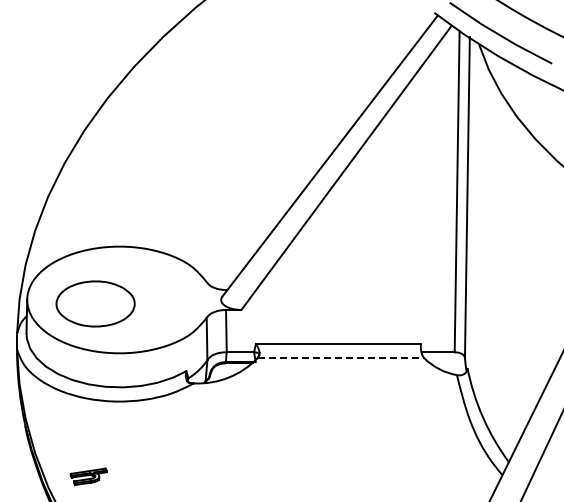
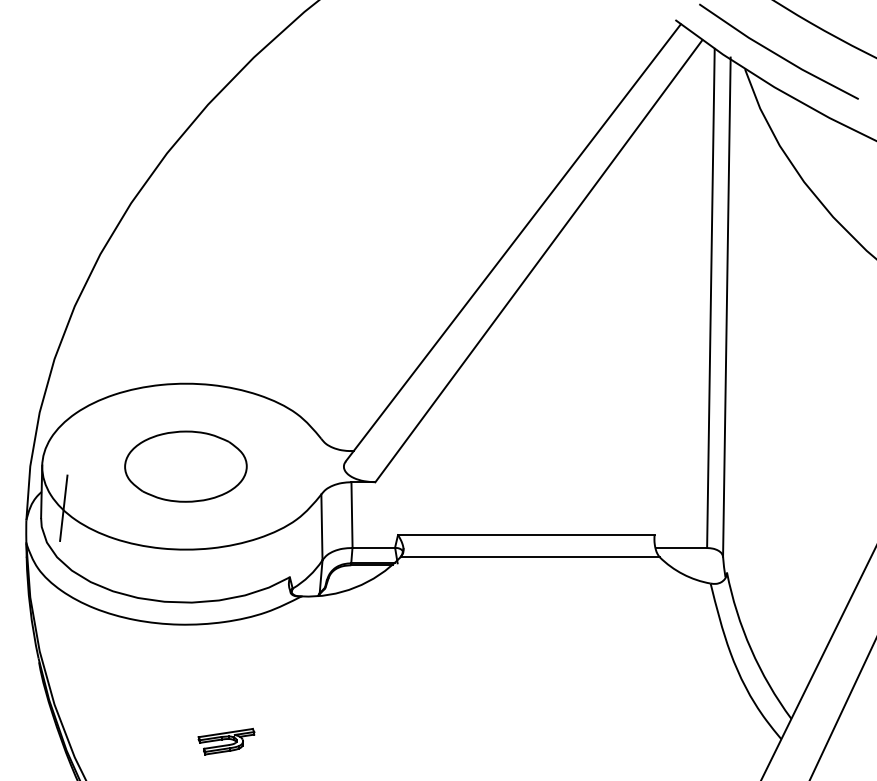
part: (95, 303) -> (185, 465), moved
line: (40, 326) -> (62, 507), added
line: (341, 358) -> (531, 557), dashed -> solid
part: (88, 476) -> (226, 741), moved

